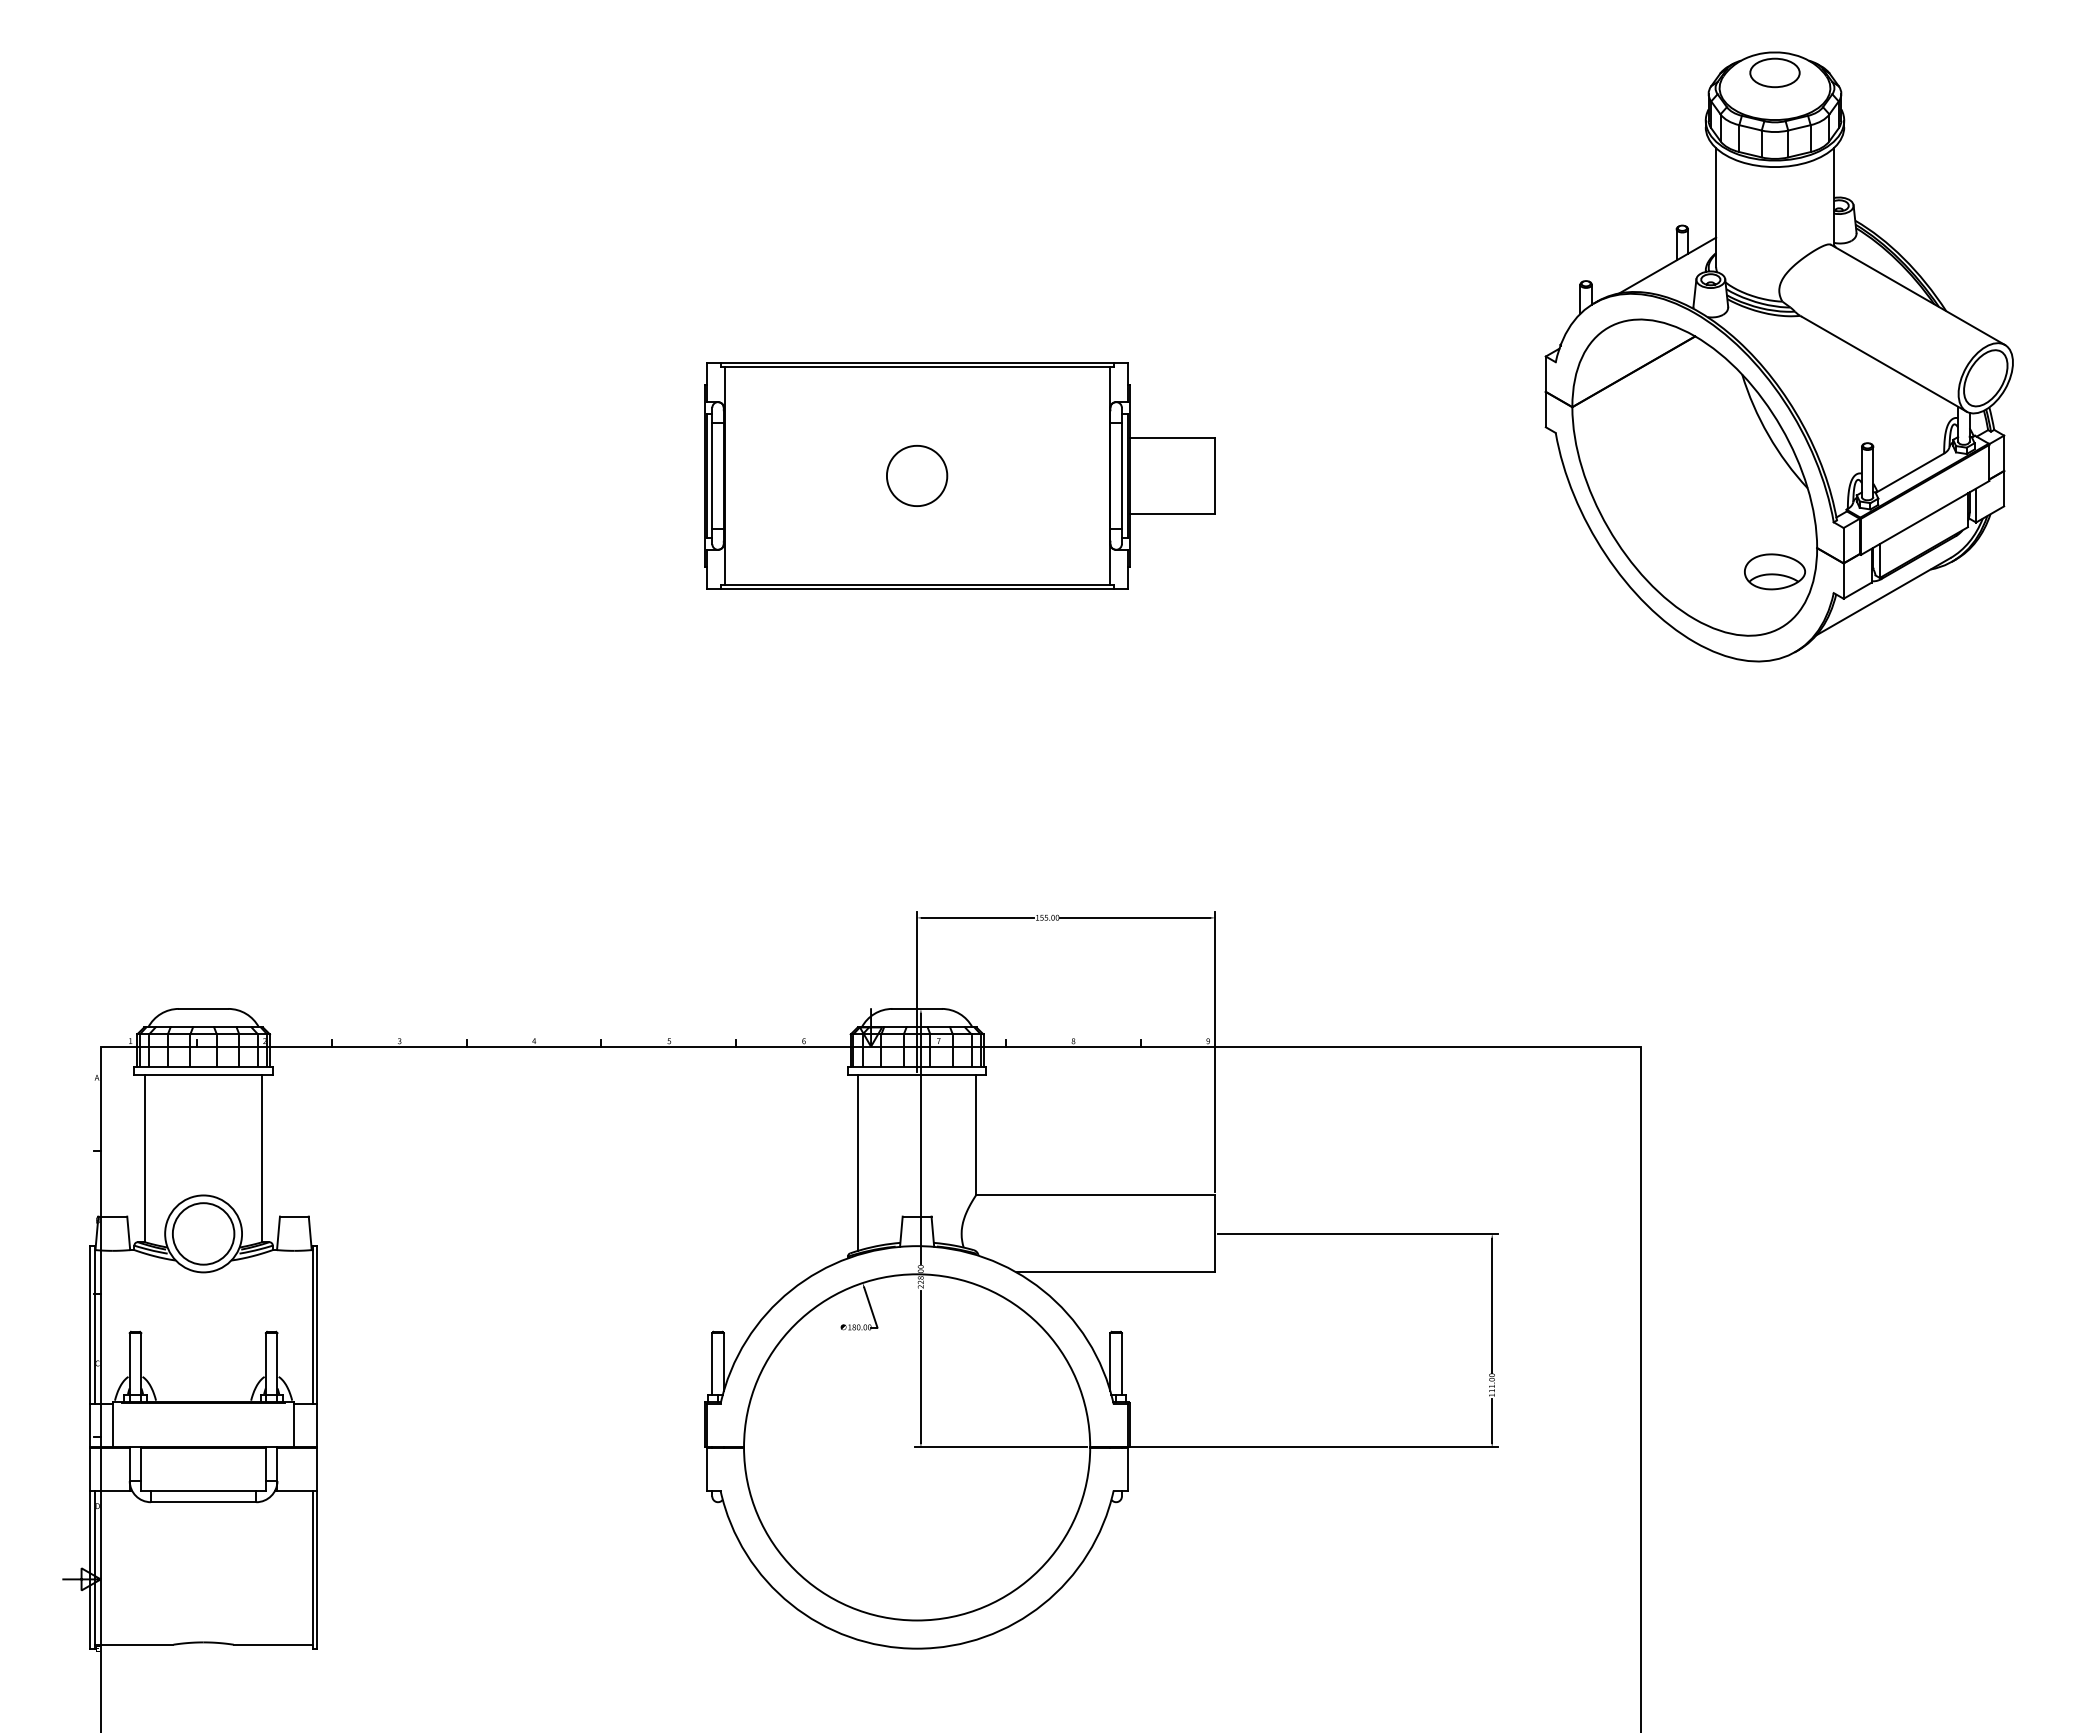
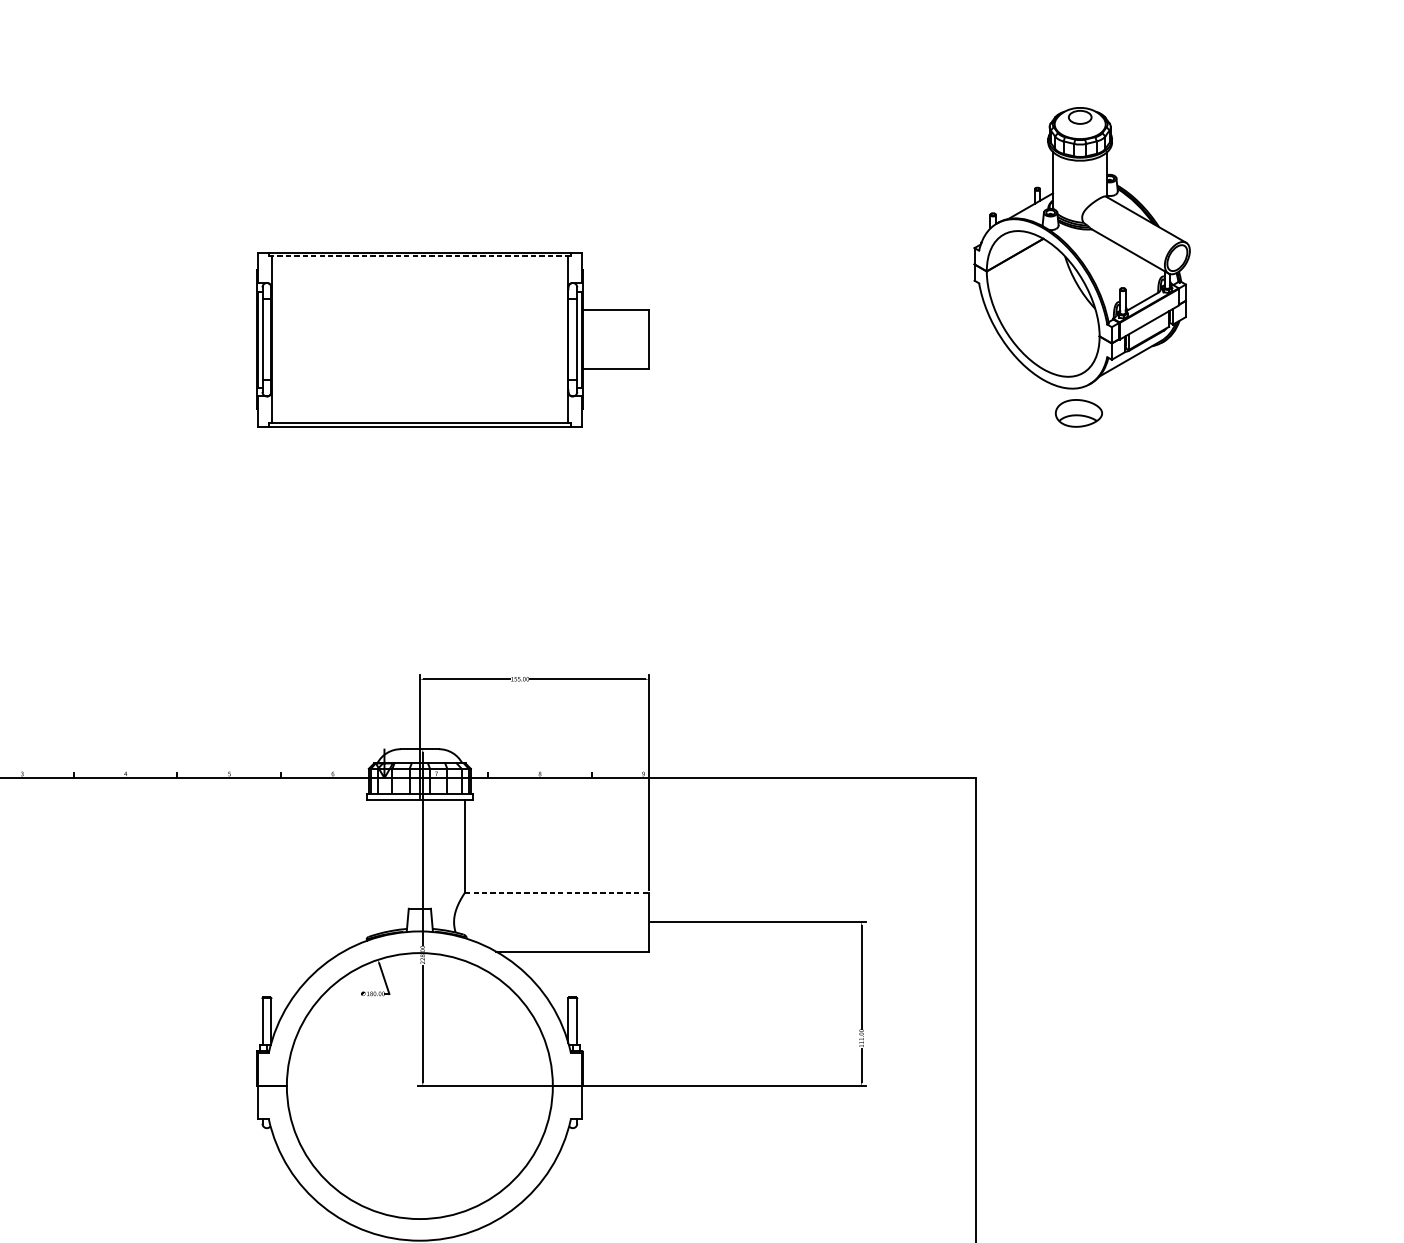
part: (1778, 356) -> (1081, 247), size x0.6
line: (917, 367) -> (420, 256), solid -> dashed
part: (917, 475) -> (420, 339), removed
line: (858, 1162) -> (374, 867), removed
line: (1095, 1195) -> (556, 892), solid -> dashed

